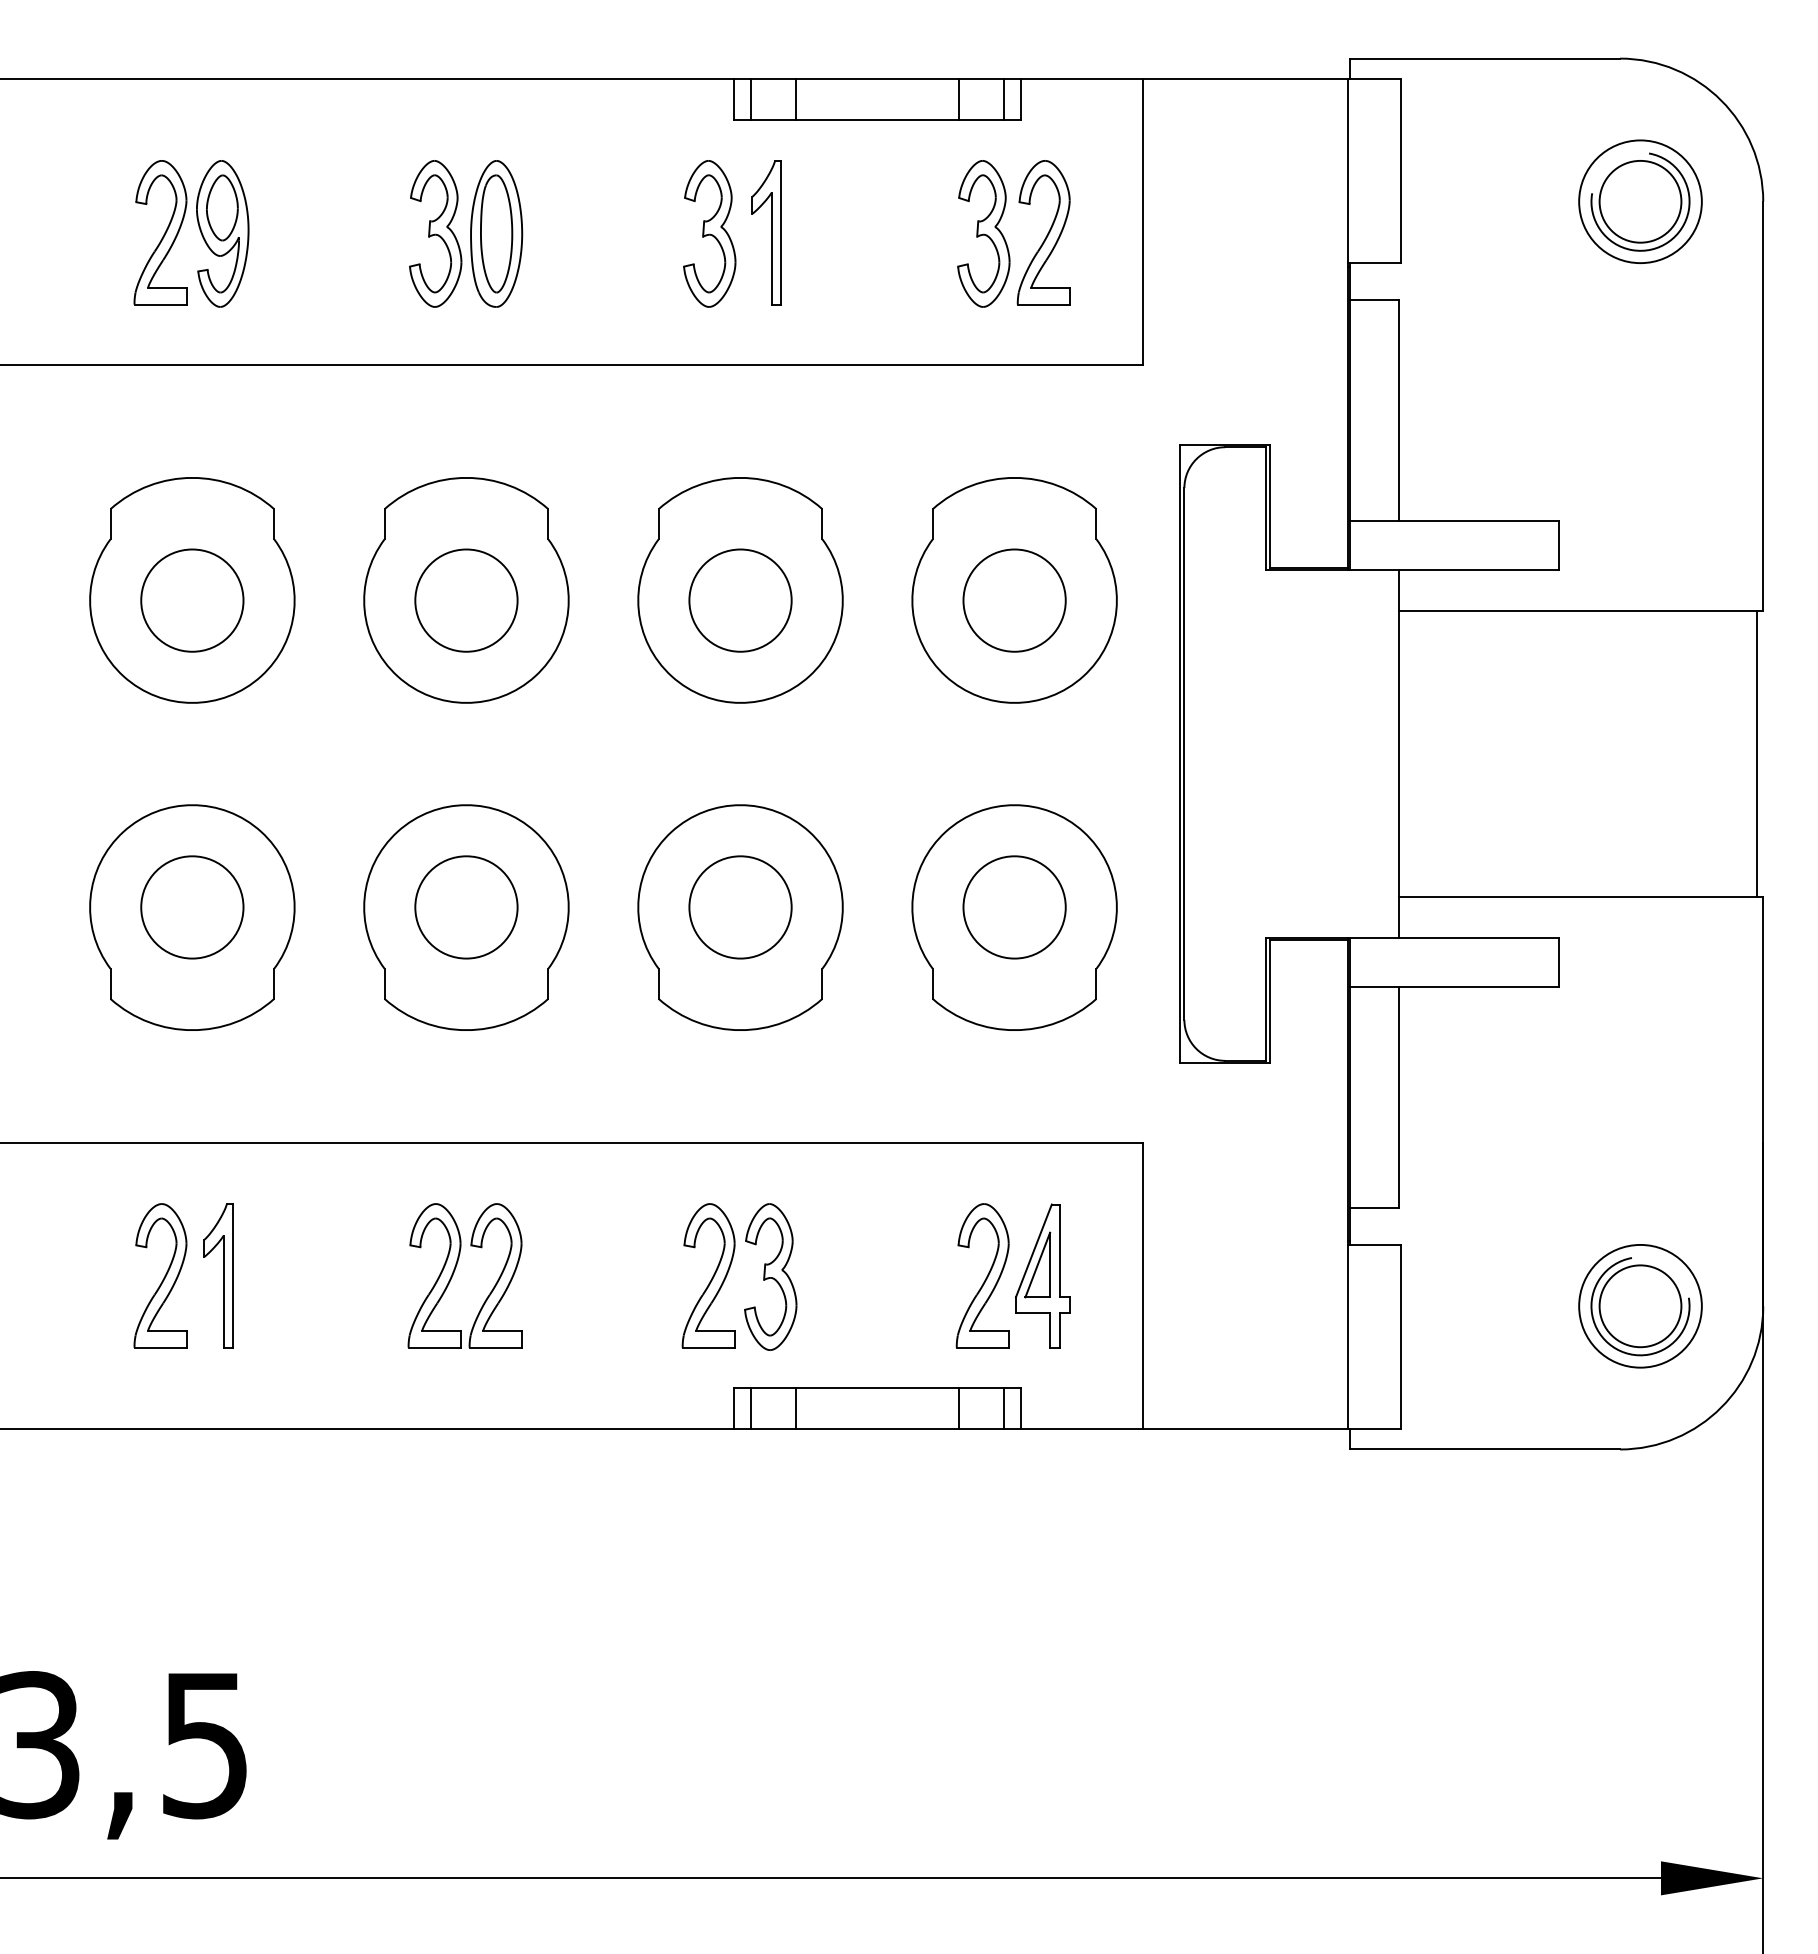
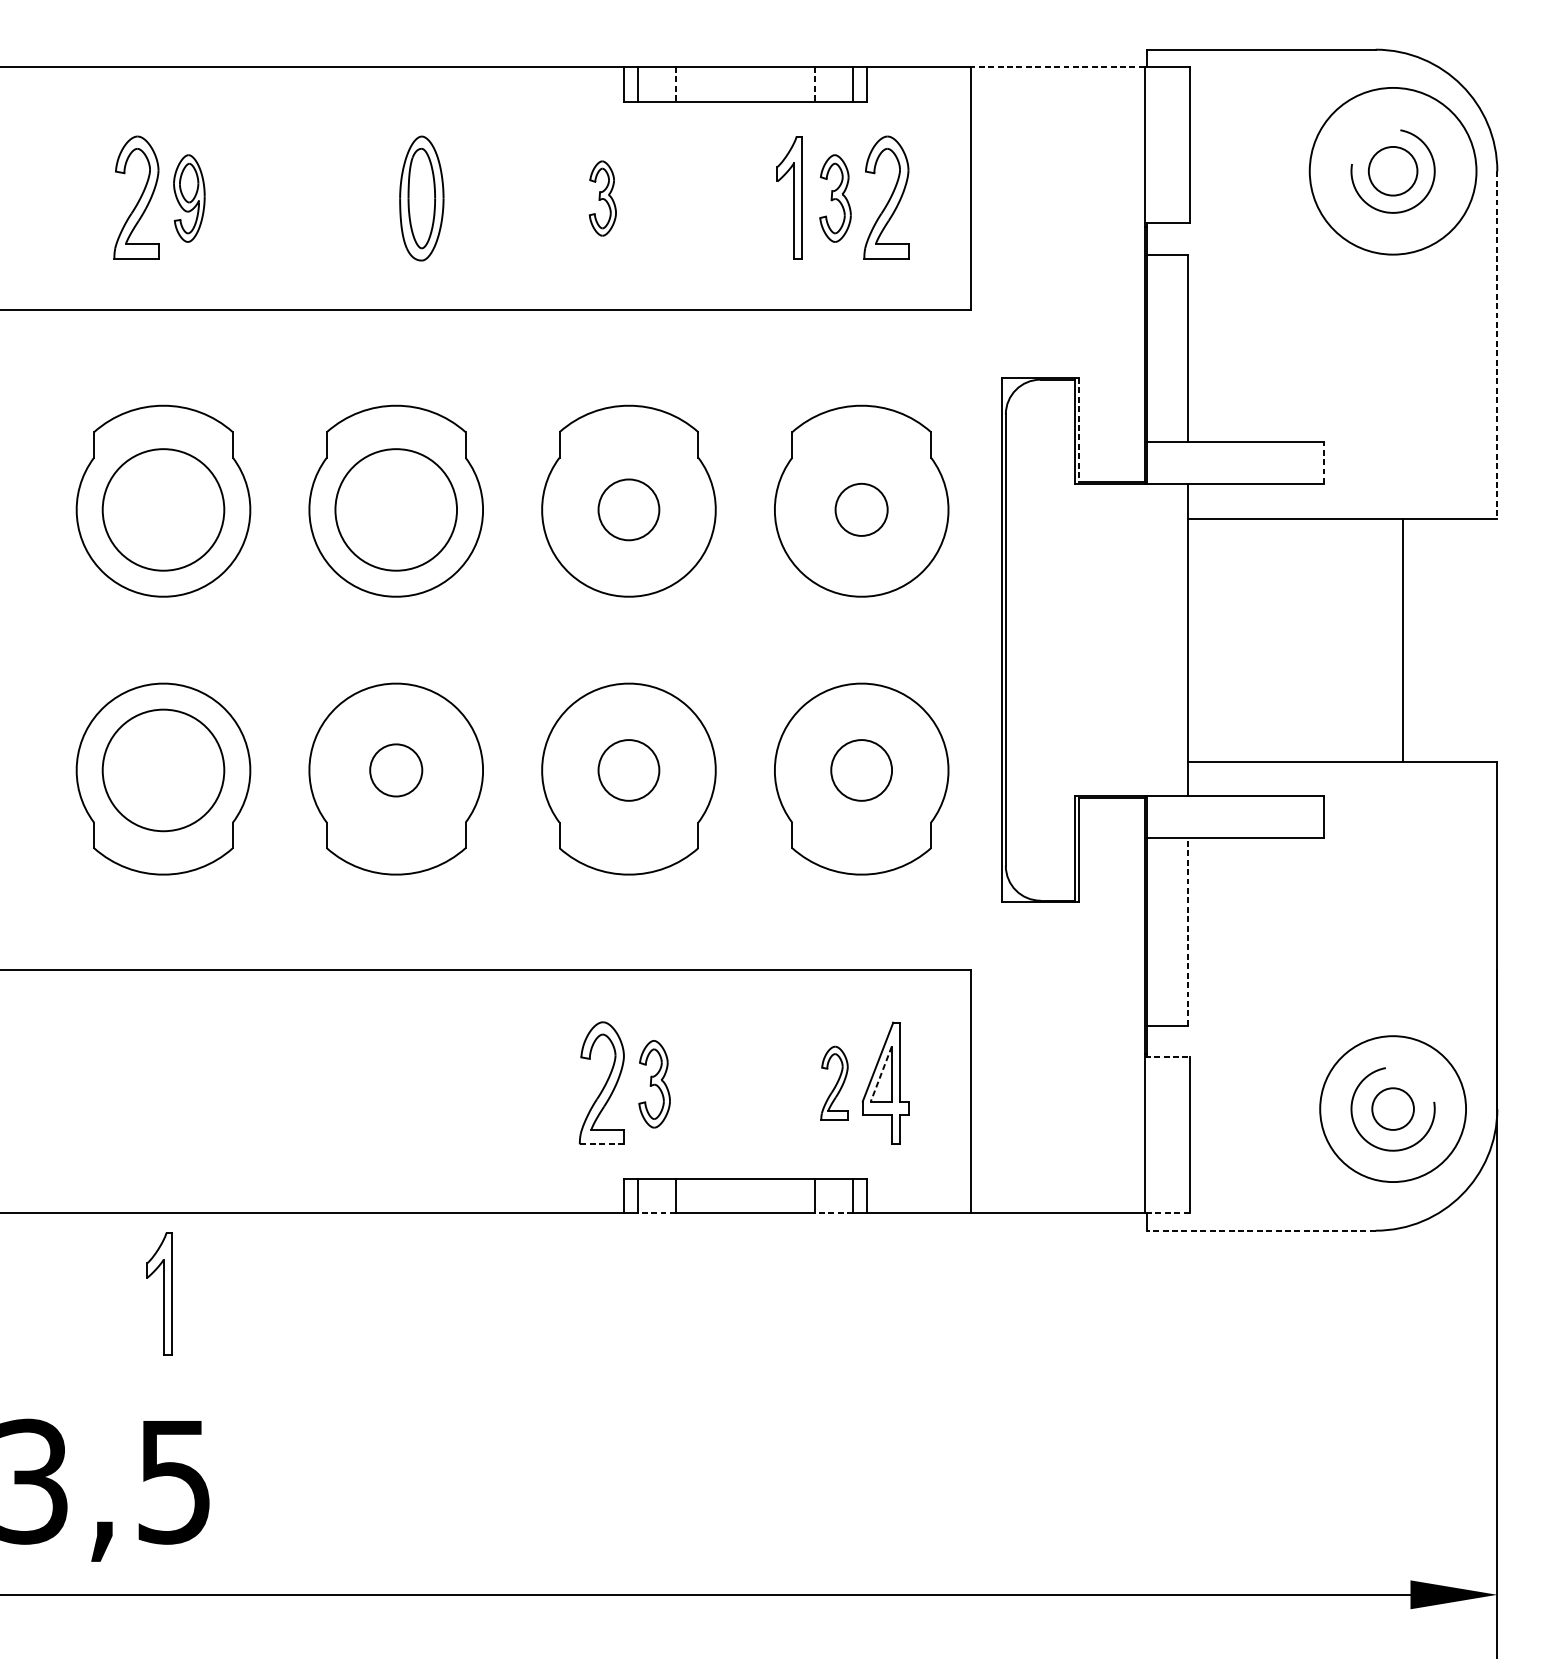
line: (1245, 79) -> (1057, 67), solid -> dashed
line: (795, 100) -> (675, 85), solid -> dashed
line: (959, 100) -> (814, 85), solid -> dashed
circle: (1640, 201) -> (1393, 171), size x0.7
circle: (1640, 201) -> (1393, 171), size x1.6
part: (766, 232) -> (789, 197), moved
part: (222, 233) -> (189, 198), size x0.7
part: (435, 233) -> (369, 198), removed
part: (709, 233) -> (602, 198), size x0.6
part: (983, 233) -> (835, 198), size x0.7
line: (1763, 406) -> (1497, 345), solid -> dashed
line: (1270, 507) -> (1078, 430), solid -> dashed
line: (1558, 545) -> (1323, 463), solid -> dashed
circle: (192, 600) -> (163, 509), size x1.4
circle: (466, 600) -> (396, 509), size x1.4
circle: (740, 600) -> (628, 509), size x0.7
circle: (1014, 600) -> (861, 509), size x0.6
line: (1757, 753) -> (1403, 639), moved
circle: (192, 907) -> (163, 770), size x1.4
circle: (466, 907) -> (396, 770), size x0.6
circle: (740, 907) -> (628, 770), size x0.7
circle: (1014, 907) -> (861, 770), size x0.7
line: (1399, 1097) -> (1188, 931), solid -> dashed
line: (1374, 1244) -> (1167, 1056), solid -> dashed
line: (1037, 1265) -> (881, 1074), solid -> dashed
part: (455, 1270) -> (386, 1078), removed
part: (160, 1275) -> (136, 1082), removed
part: (218, 1275) -> (159, 1293), moved
part: (982, 1275) -> (834, 1082), size x0.6
part: (770, 1276) -> (654, 1083), size x0.7
circle: (1640, 1305) -> (1393, 1108), size x1.4
circle: (1640, 1306) -> (1393, 1109), size x0.6
line: (708, 1347) -> (601, 1144), solid -> dashed
line: (1373, 1428) -> (1166, 1212), solid -> dashed
line: (772, 1429) -> (656, 1213), solid -> dashed
line: (981, 1429) -> (833, 1213), solid -> dashed
line: (1485, 1449) -> (1261, 1230), solid -> dashed

